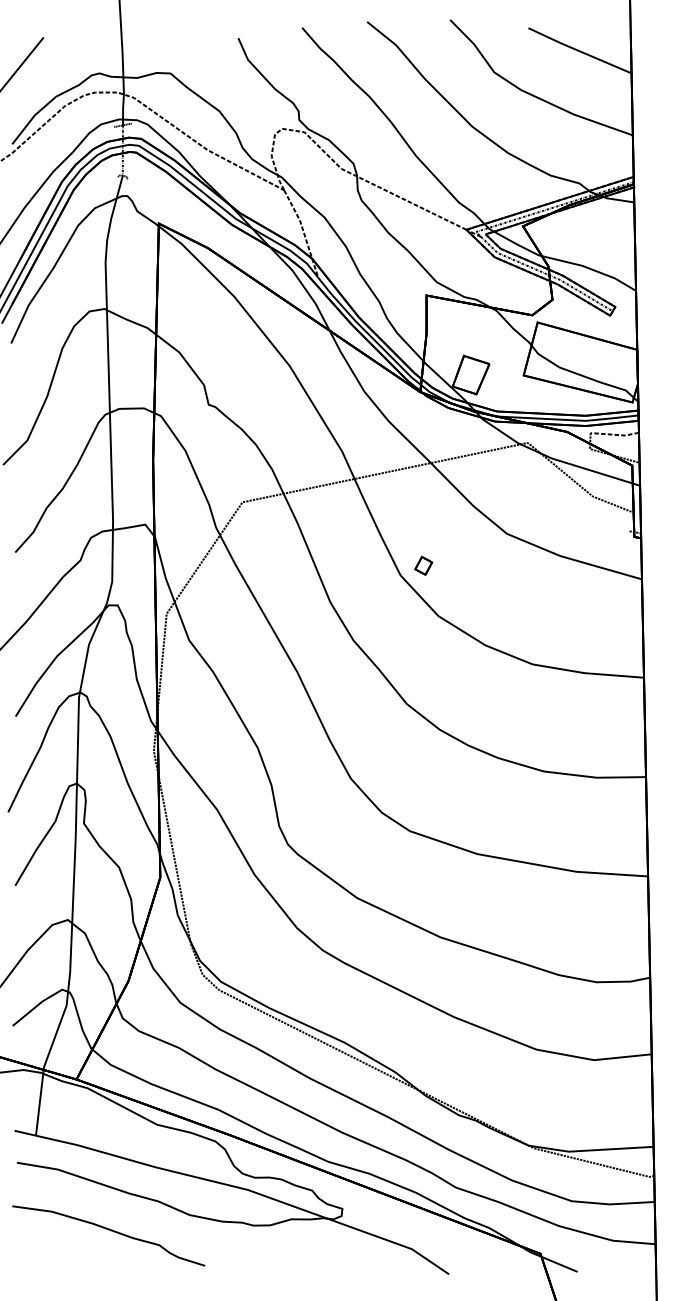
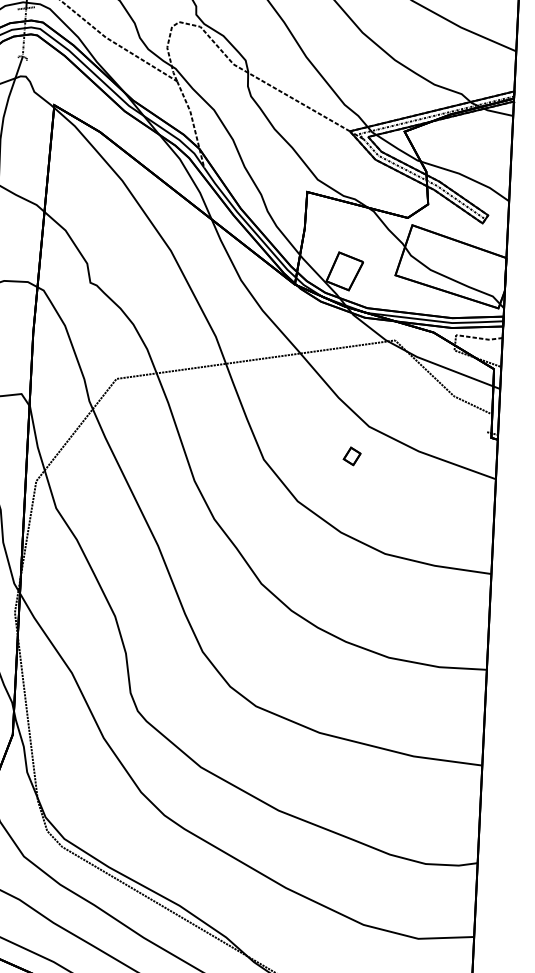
part: (423, 565) -> (352, 456), moved

